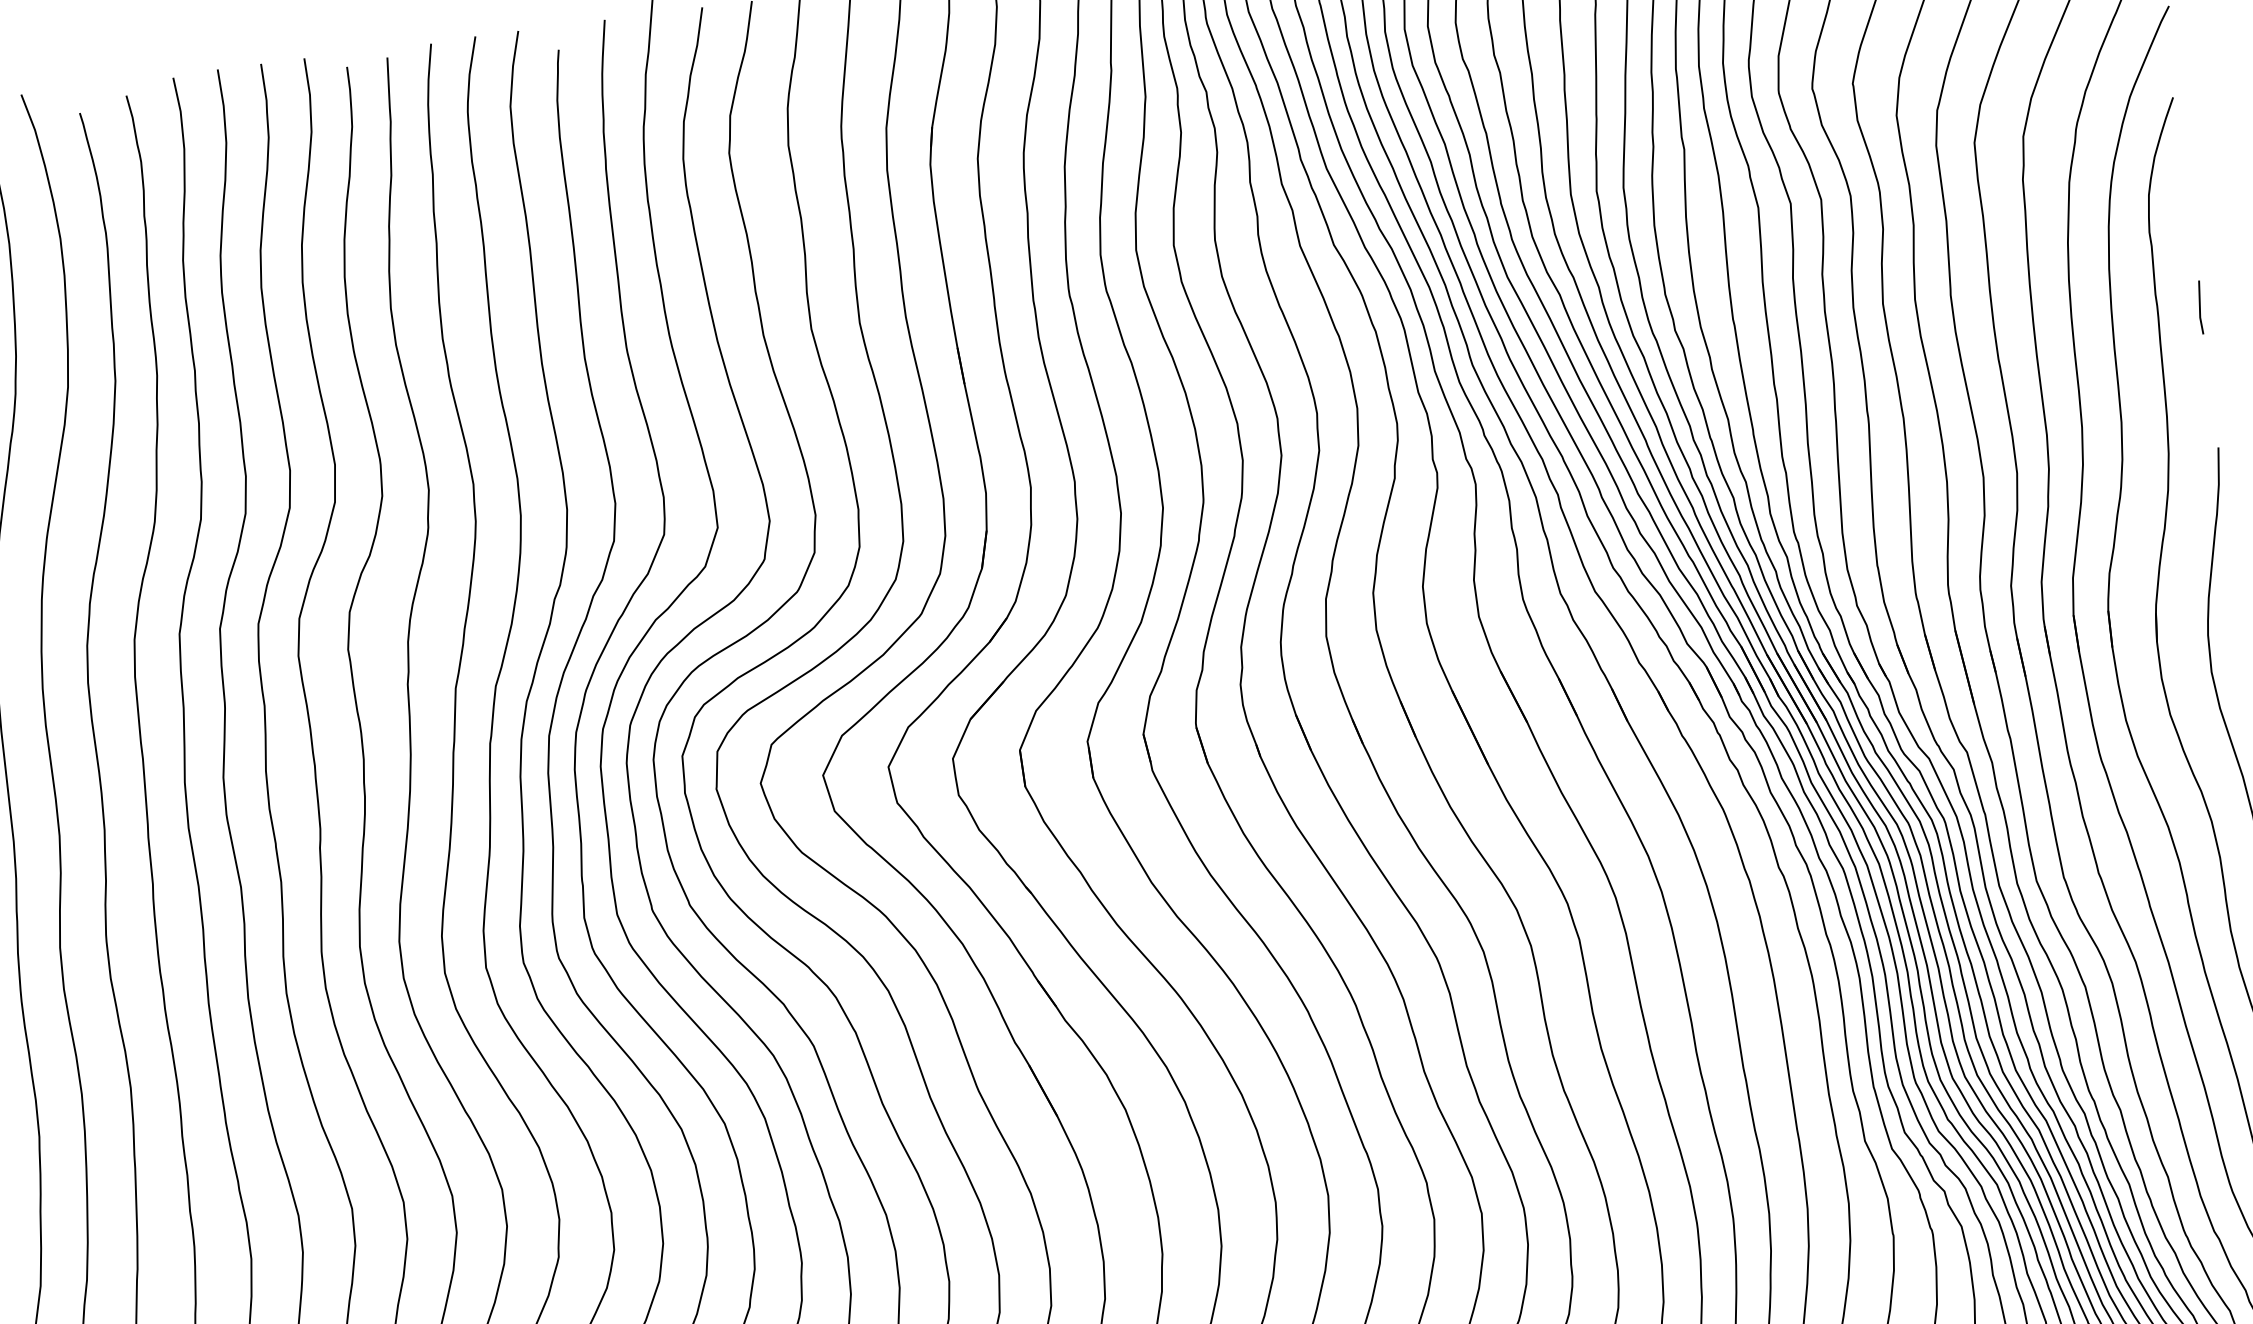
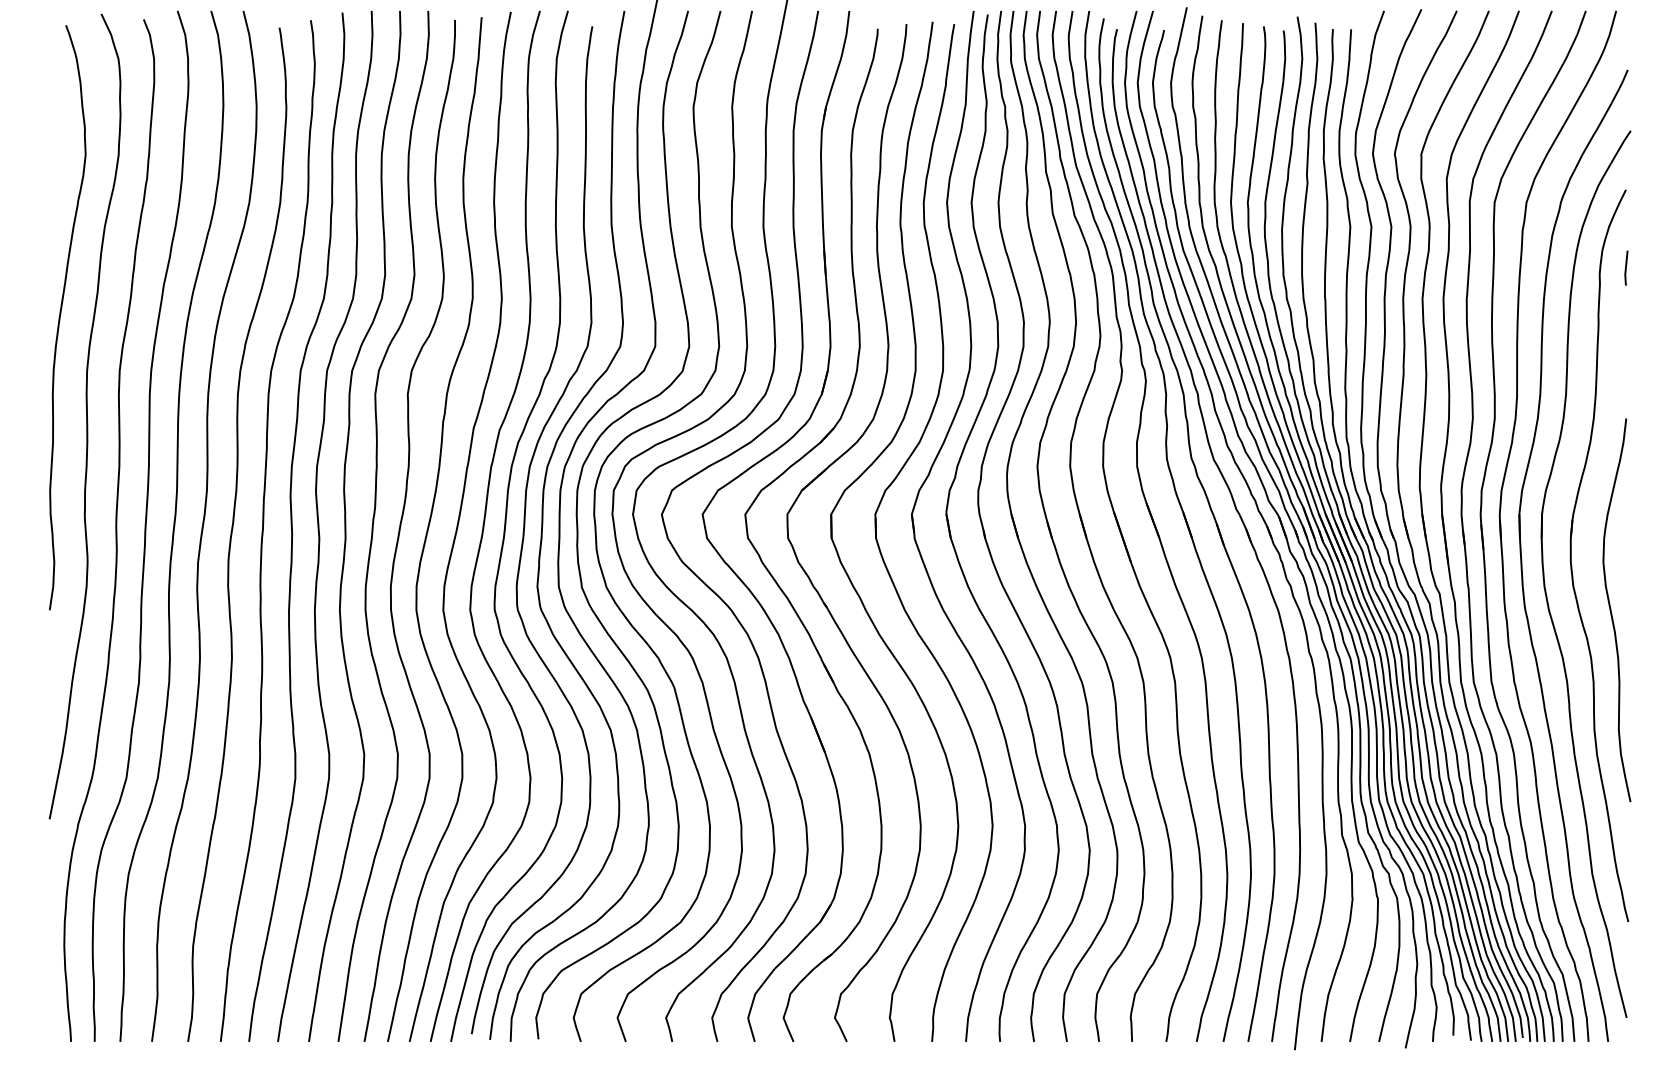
line: (2200, 306) -> (1626, 267), moved

